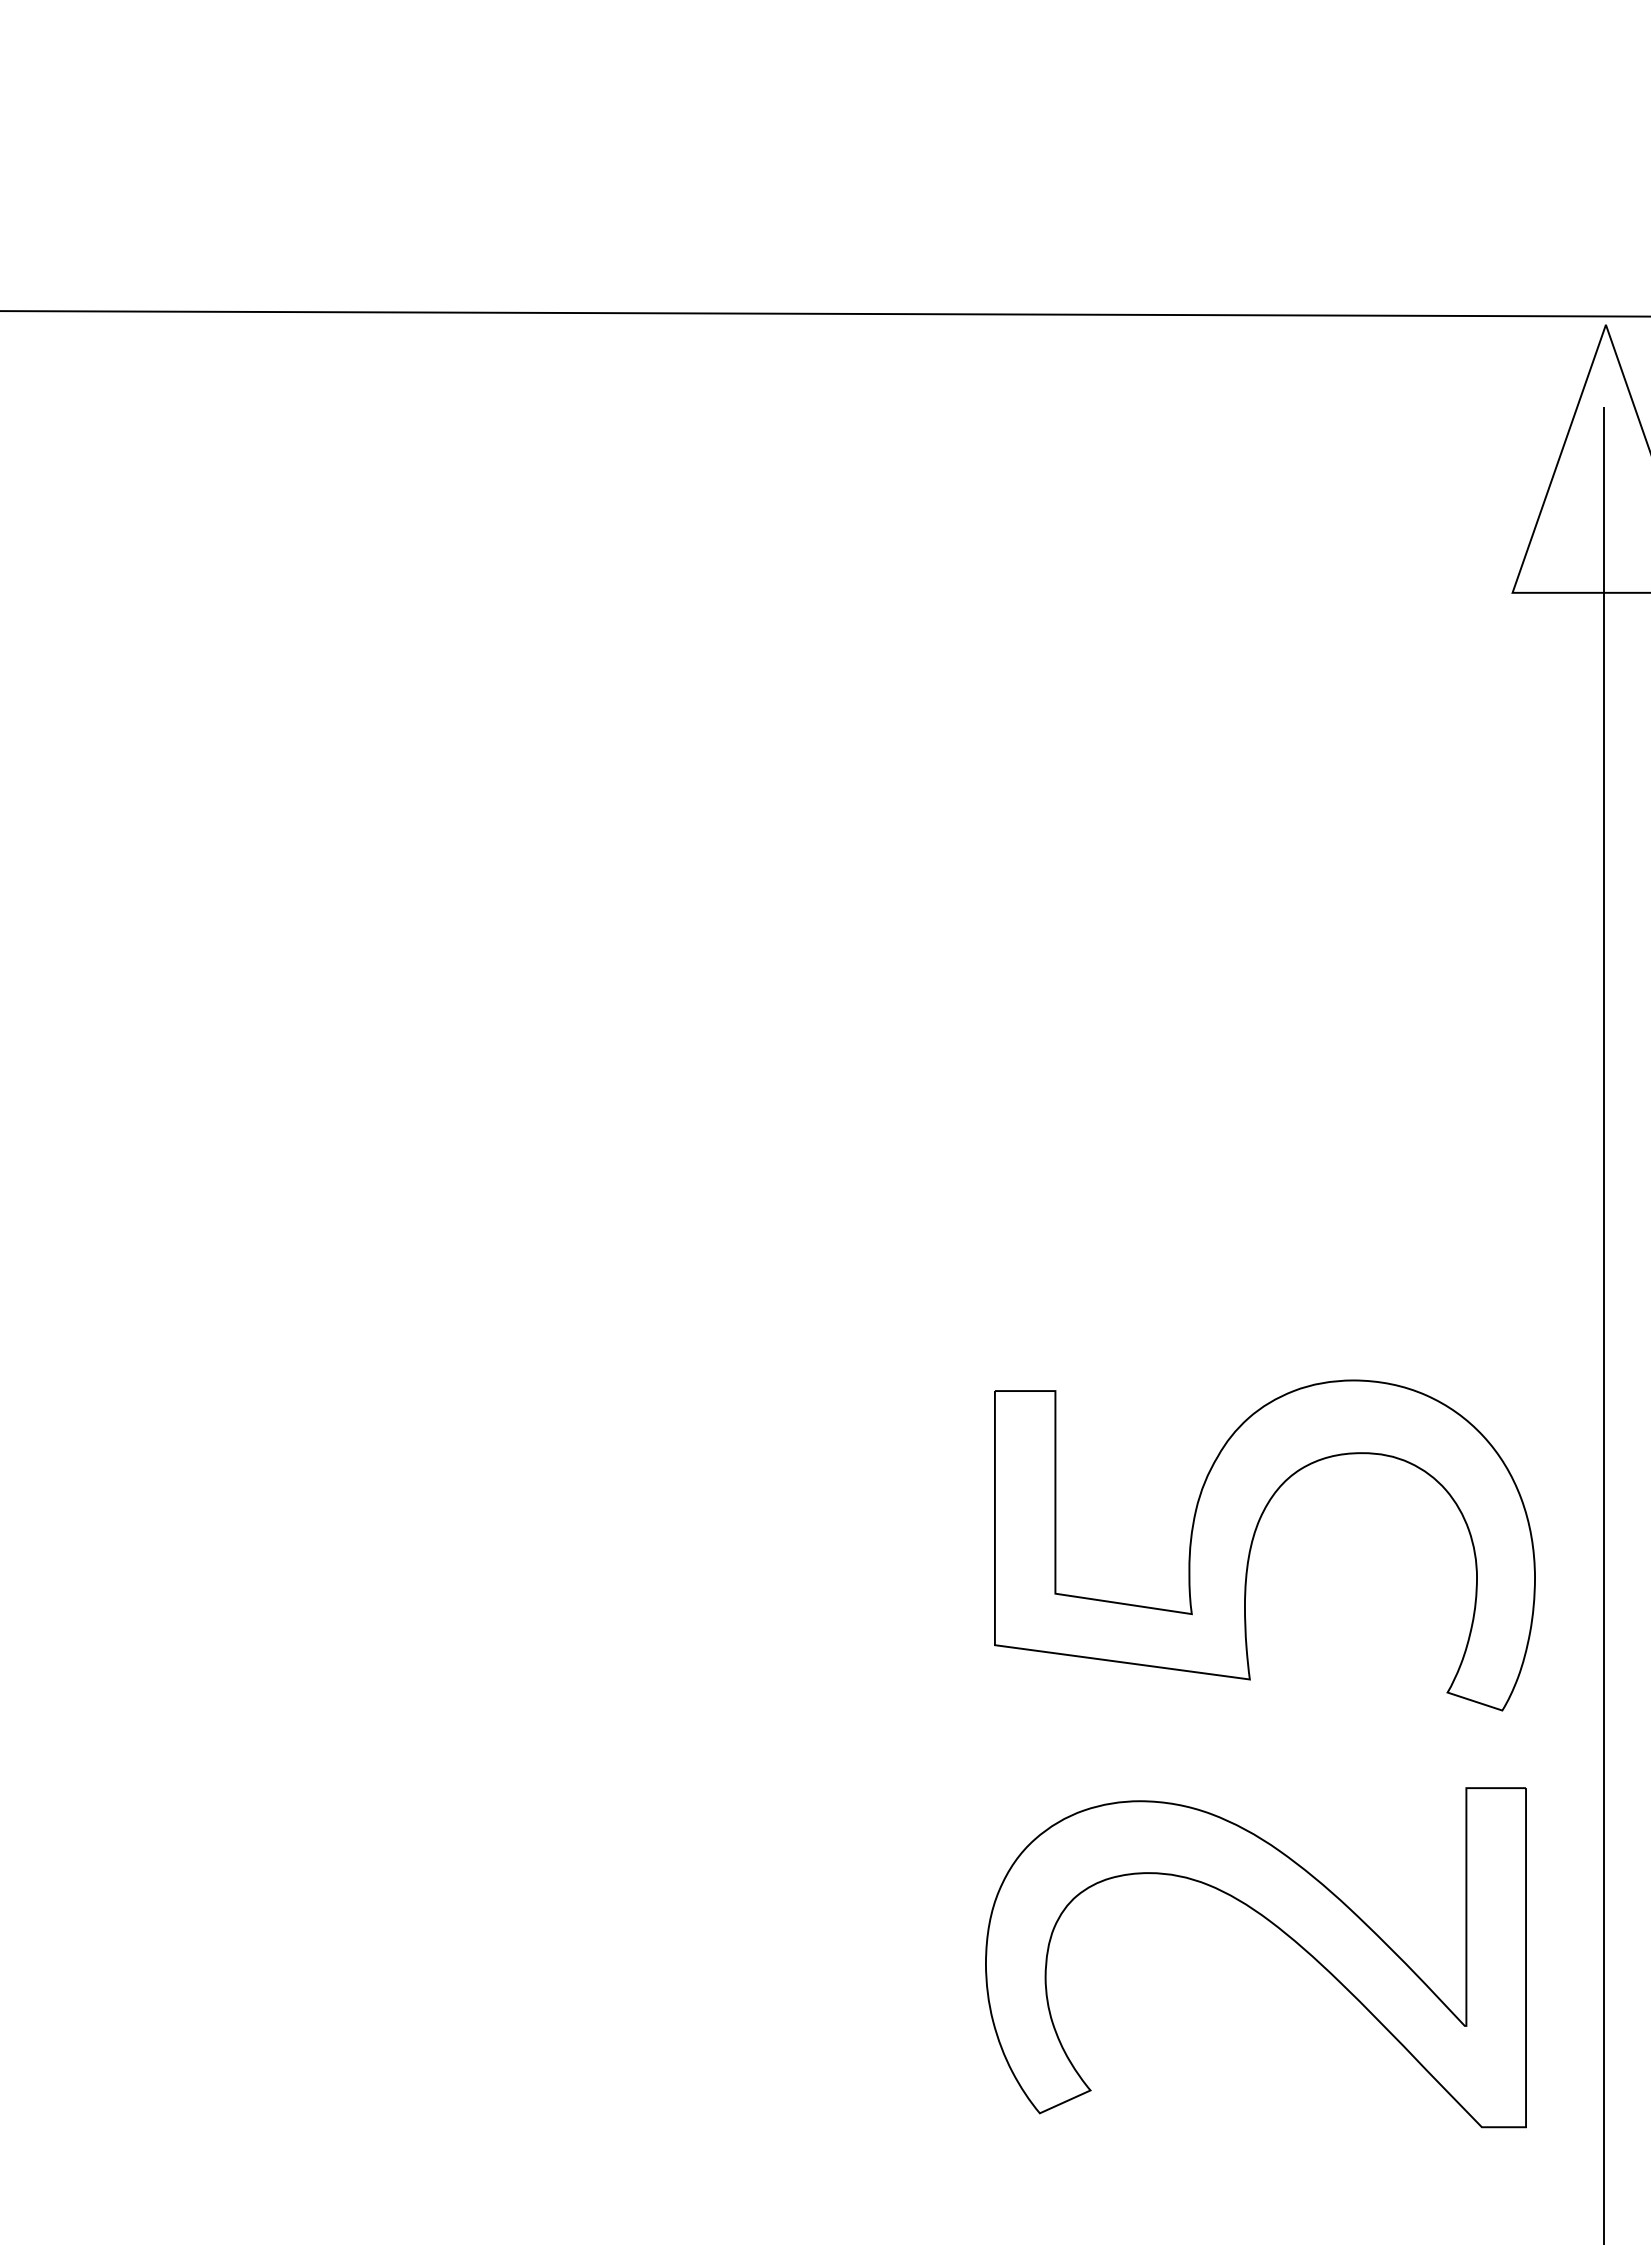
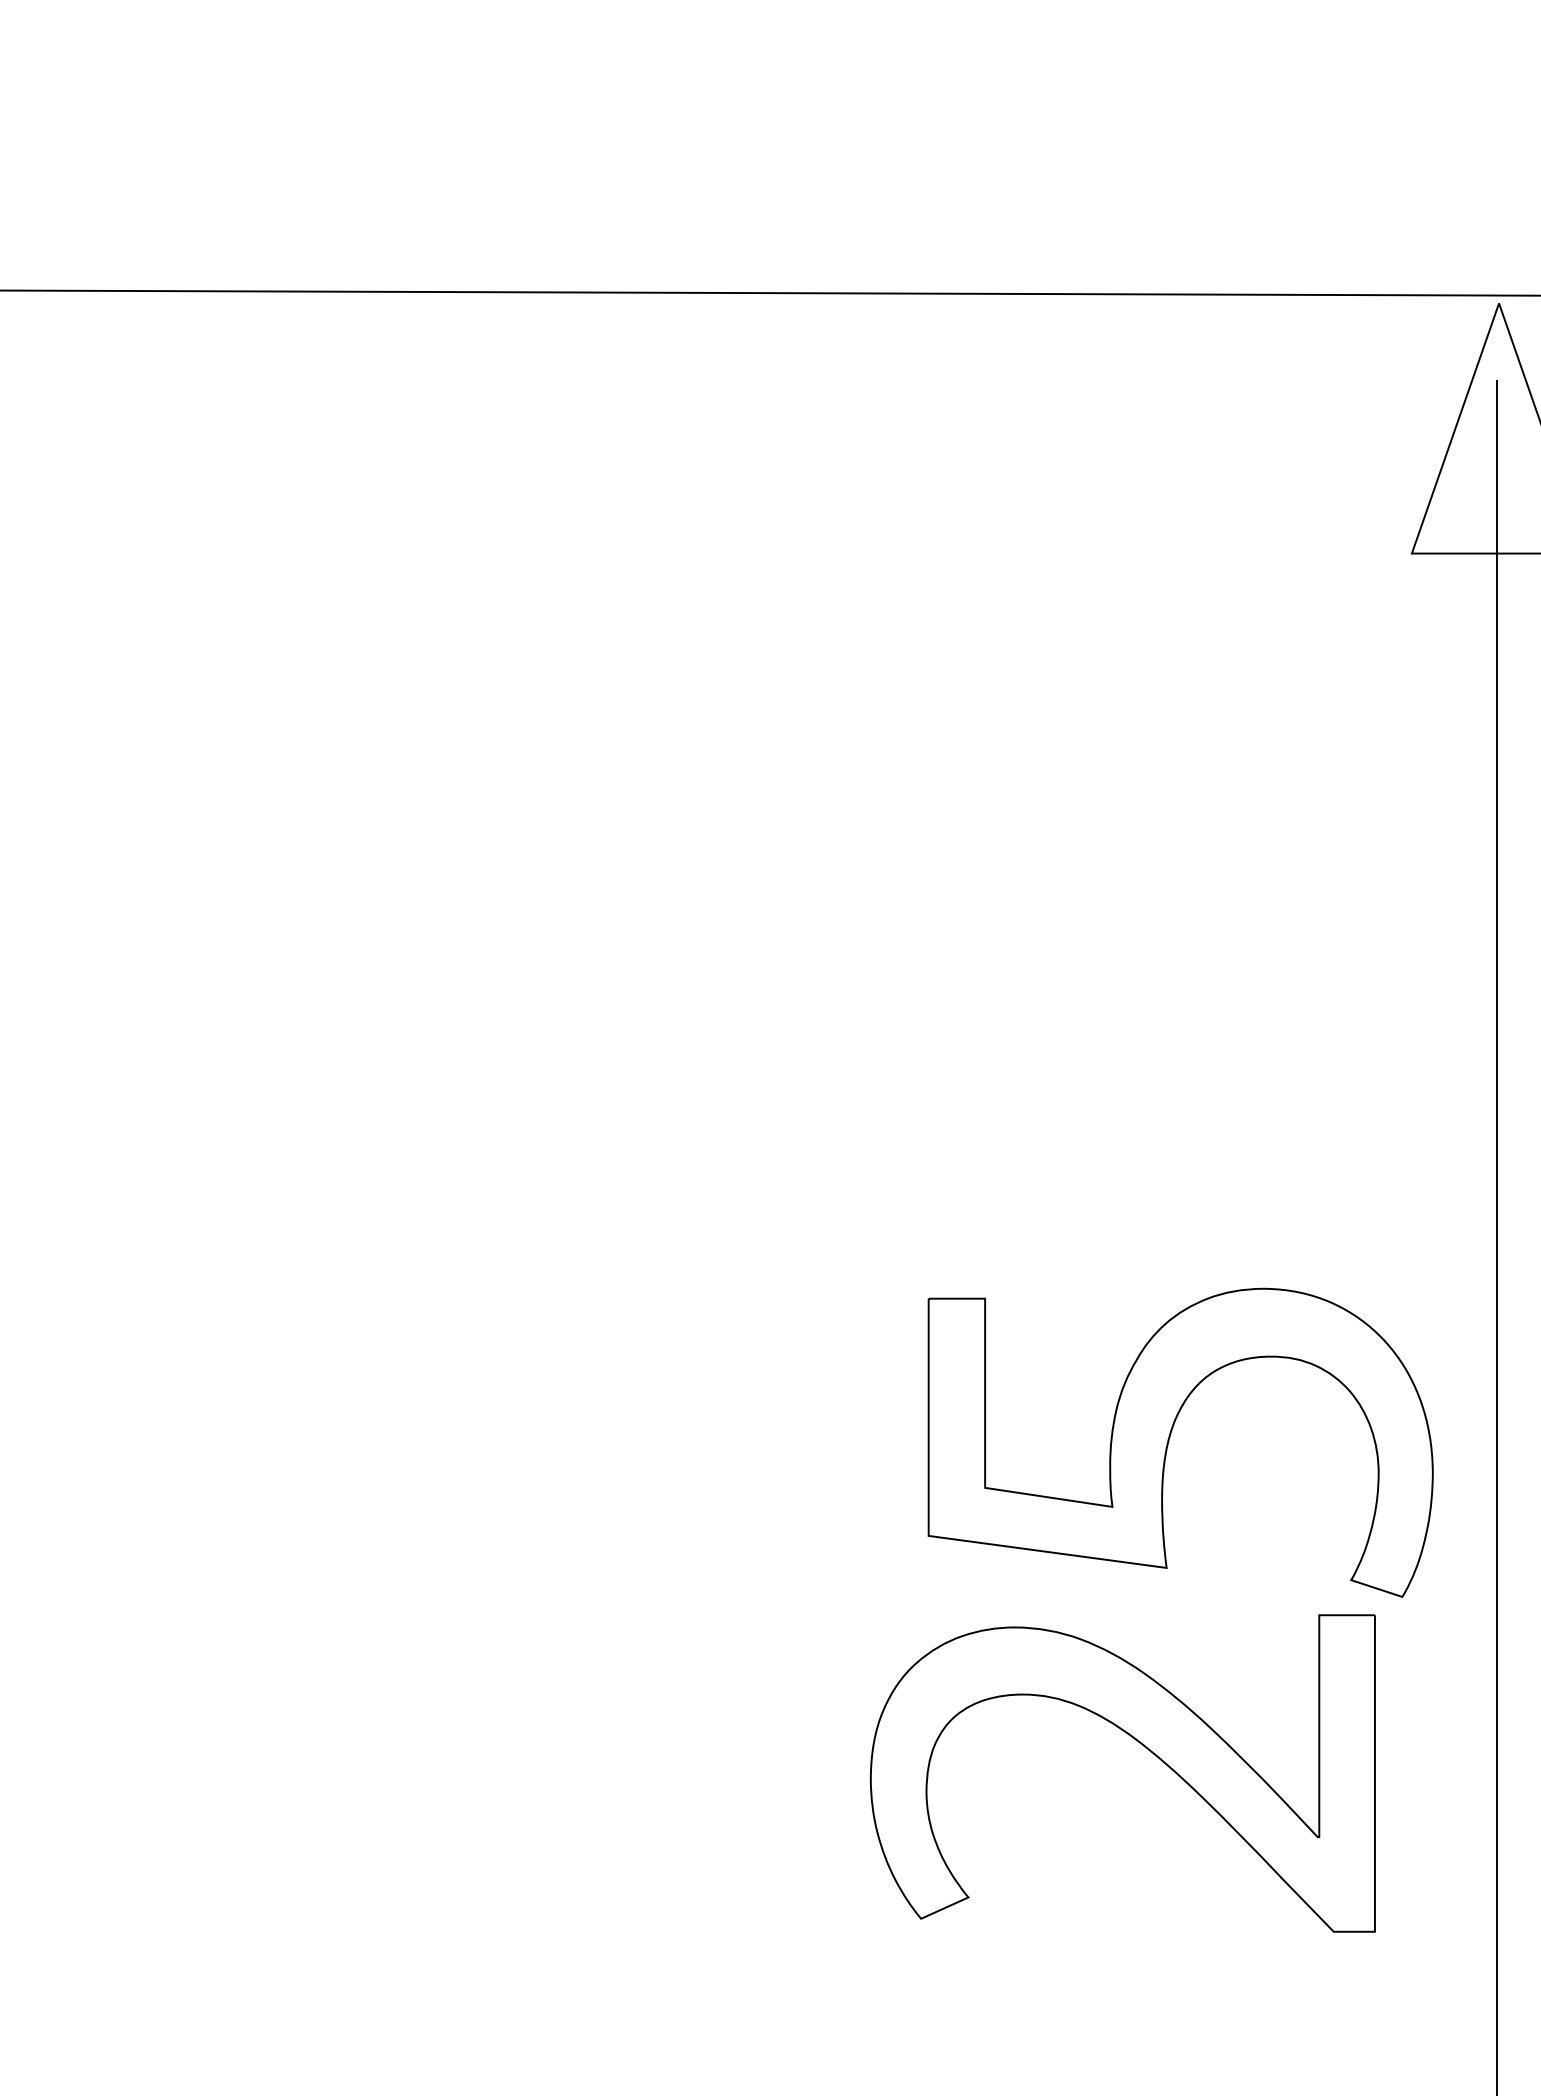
part: (1277, 1928) -> (1142, 1746), moved

